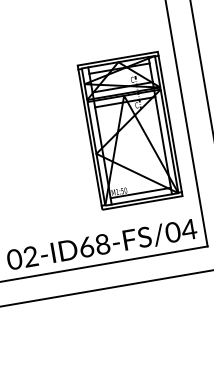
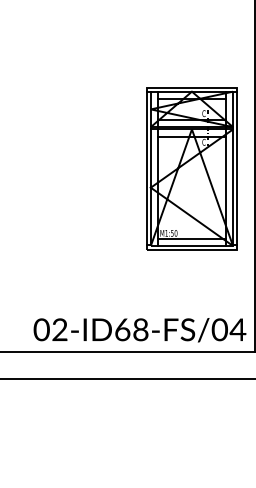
part: (129, 130) -> (191, 168), moved

